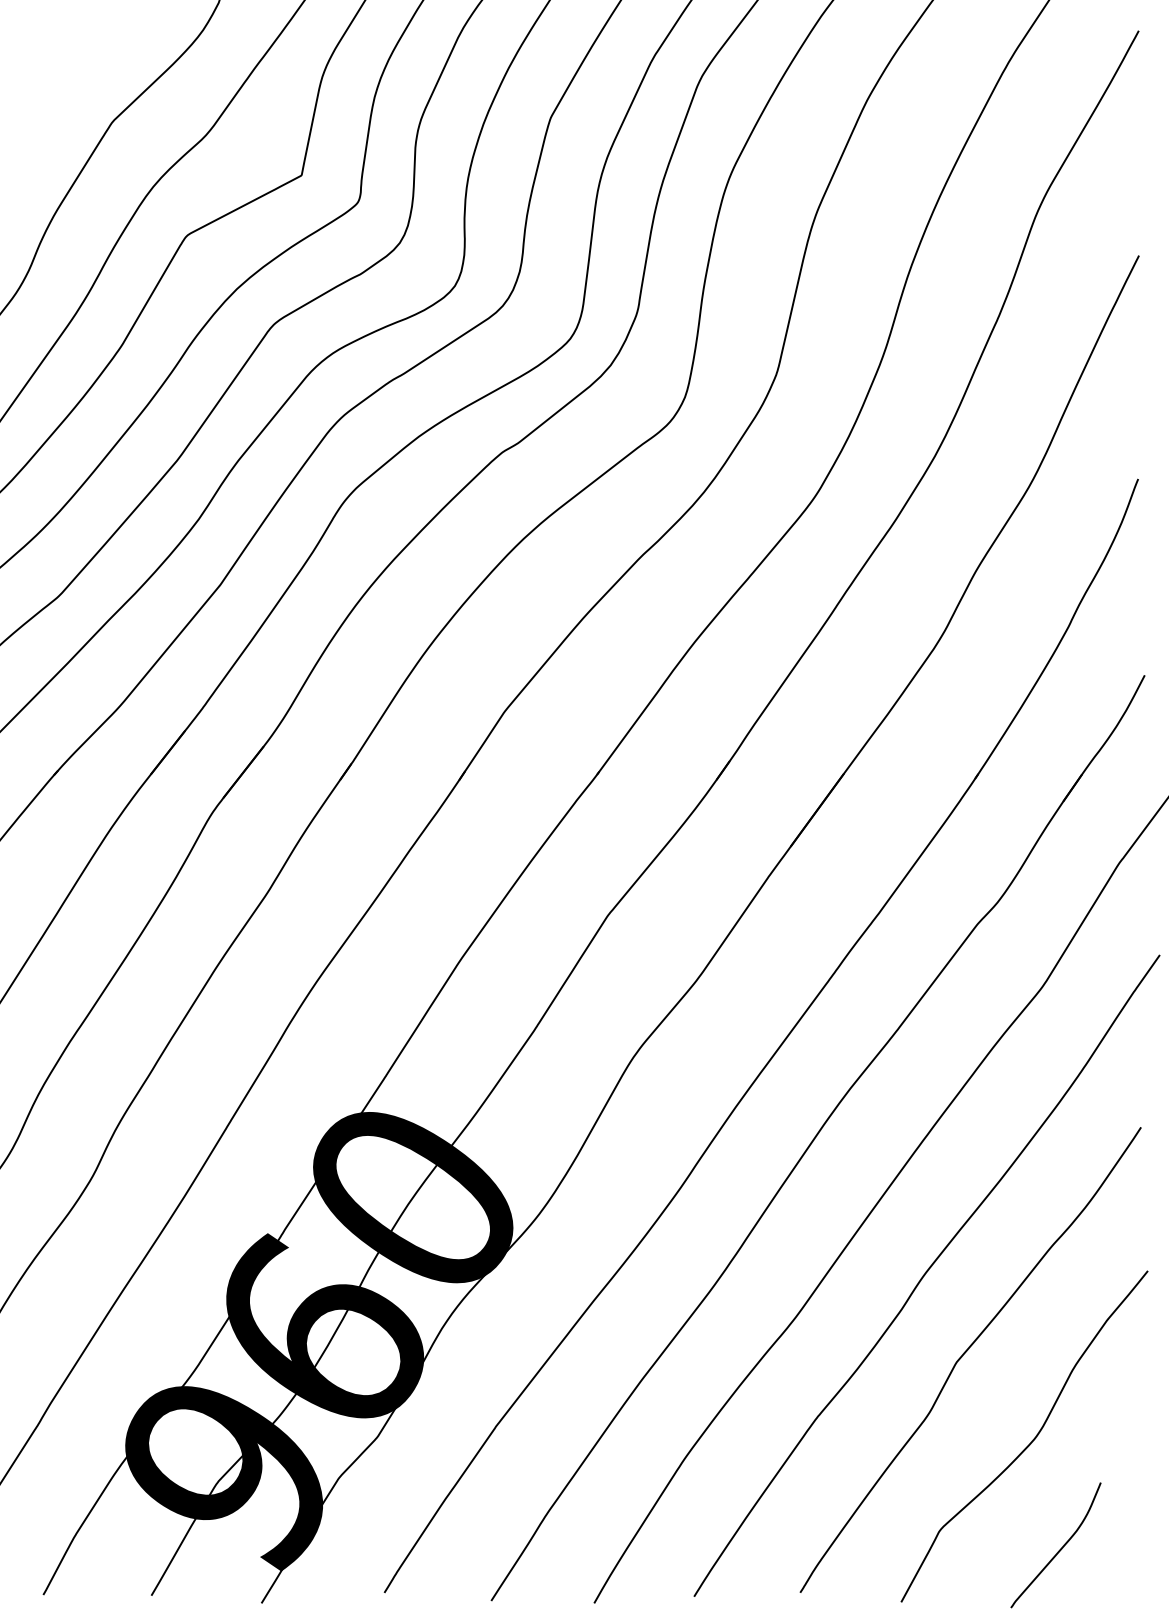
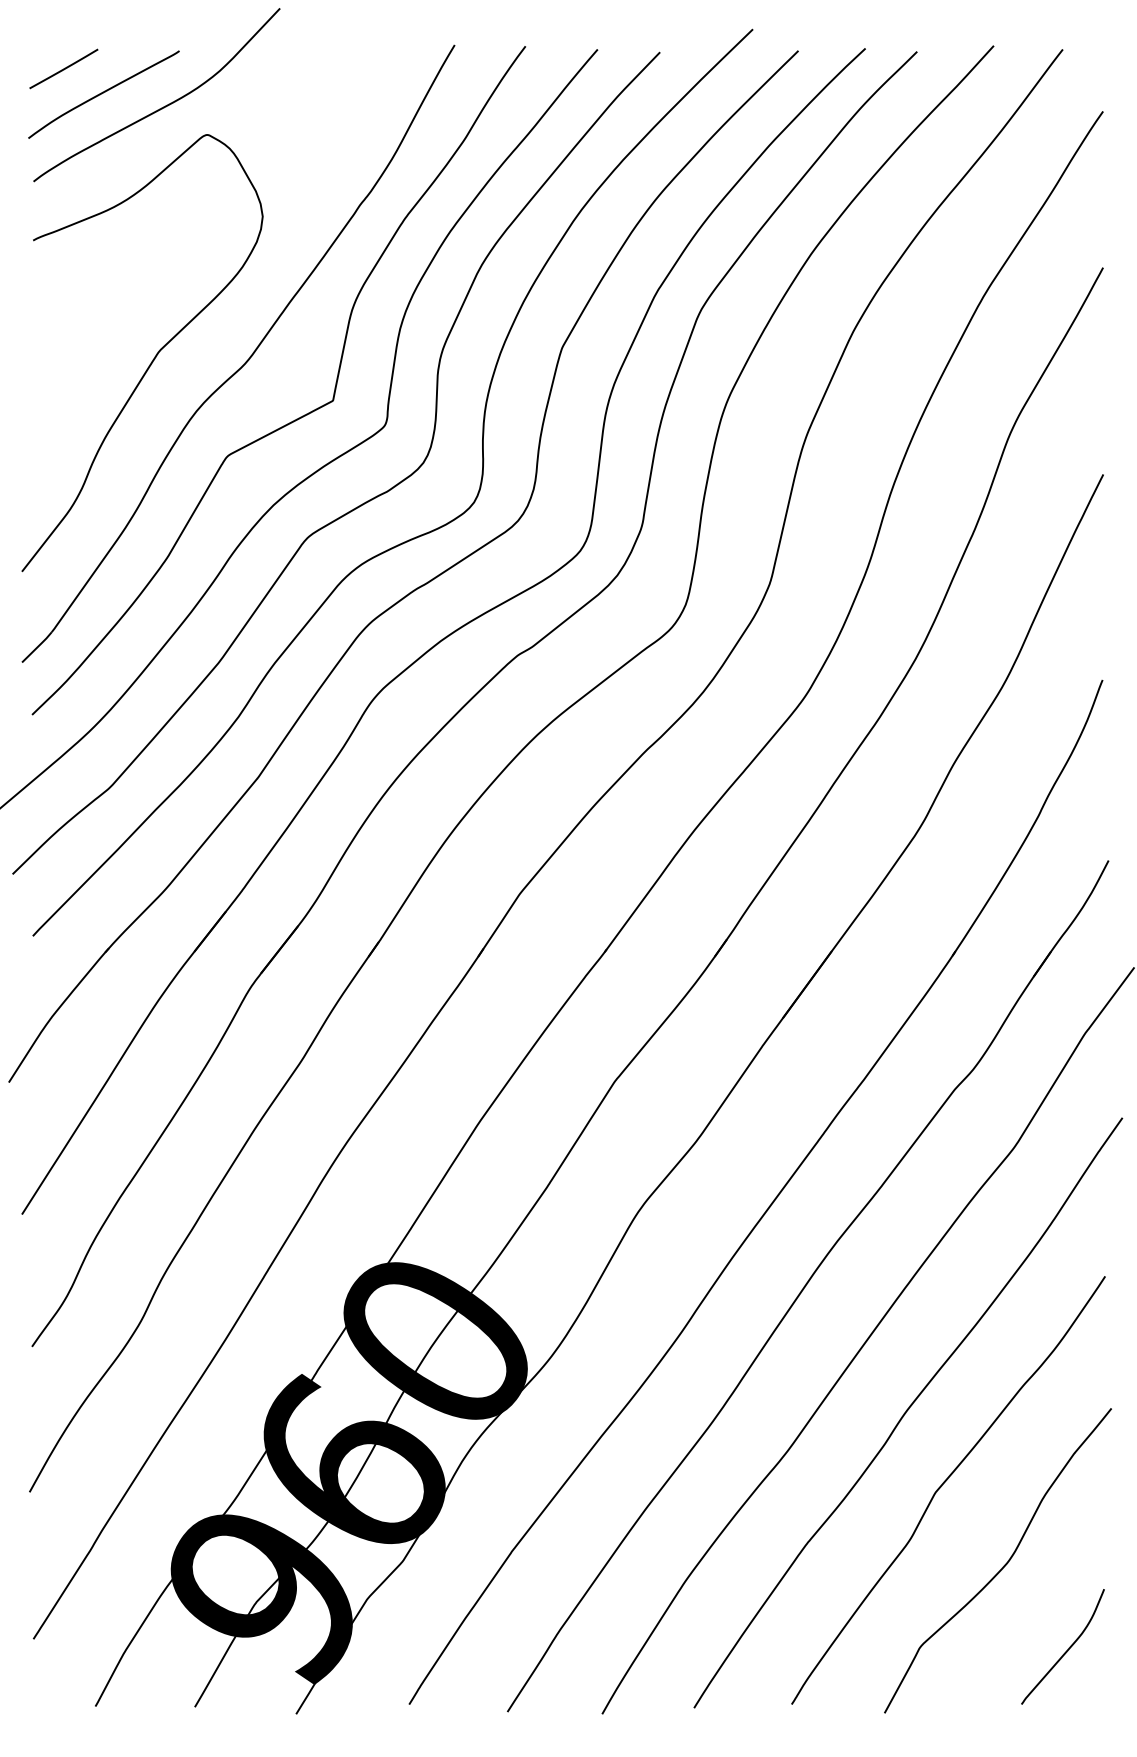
curve: (1059, 1549) -> (1066, 1650), moved

